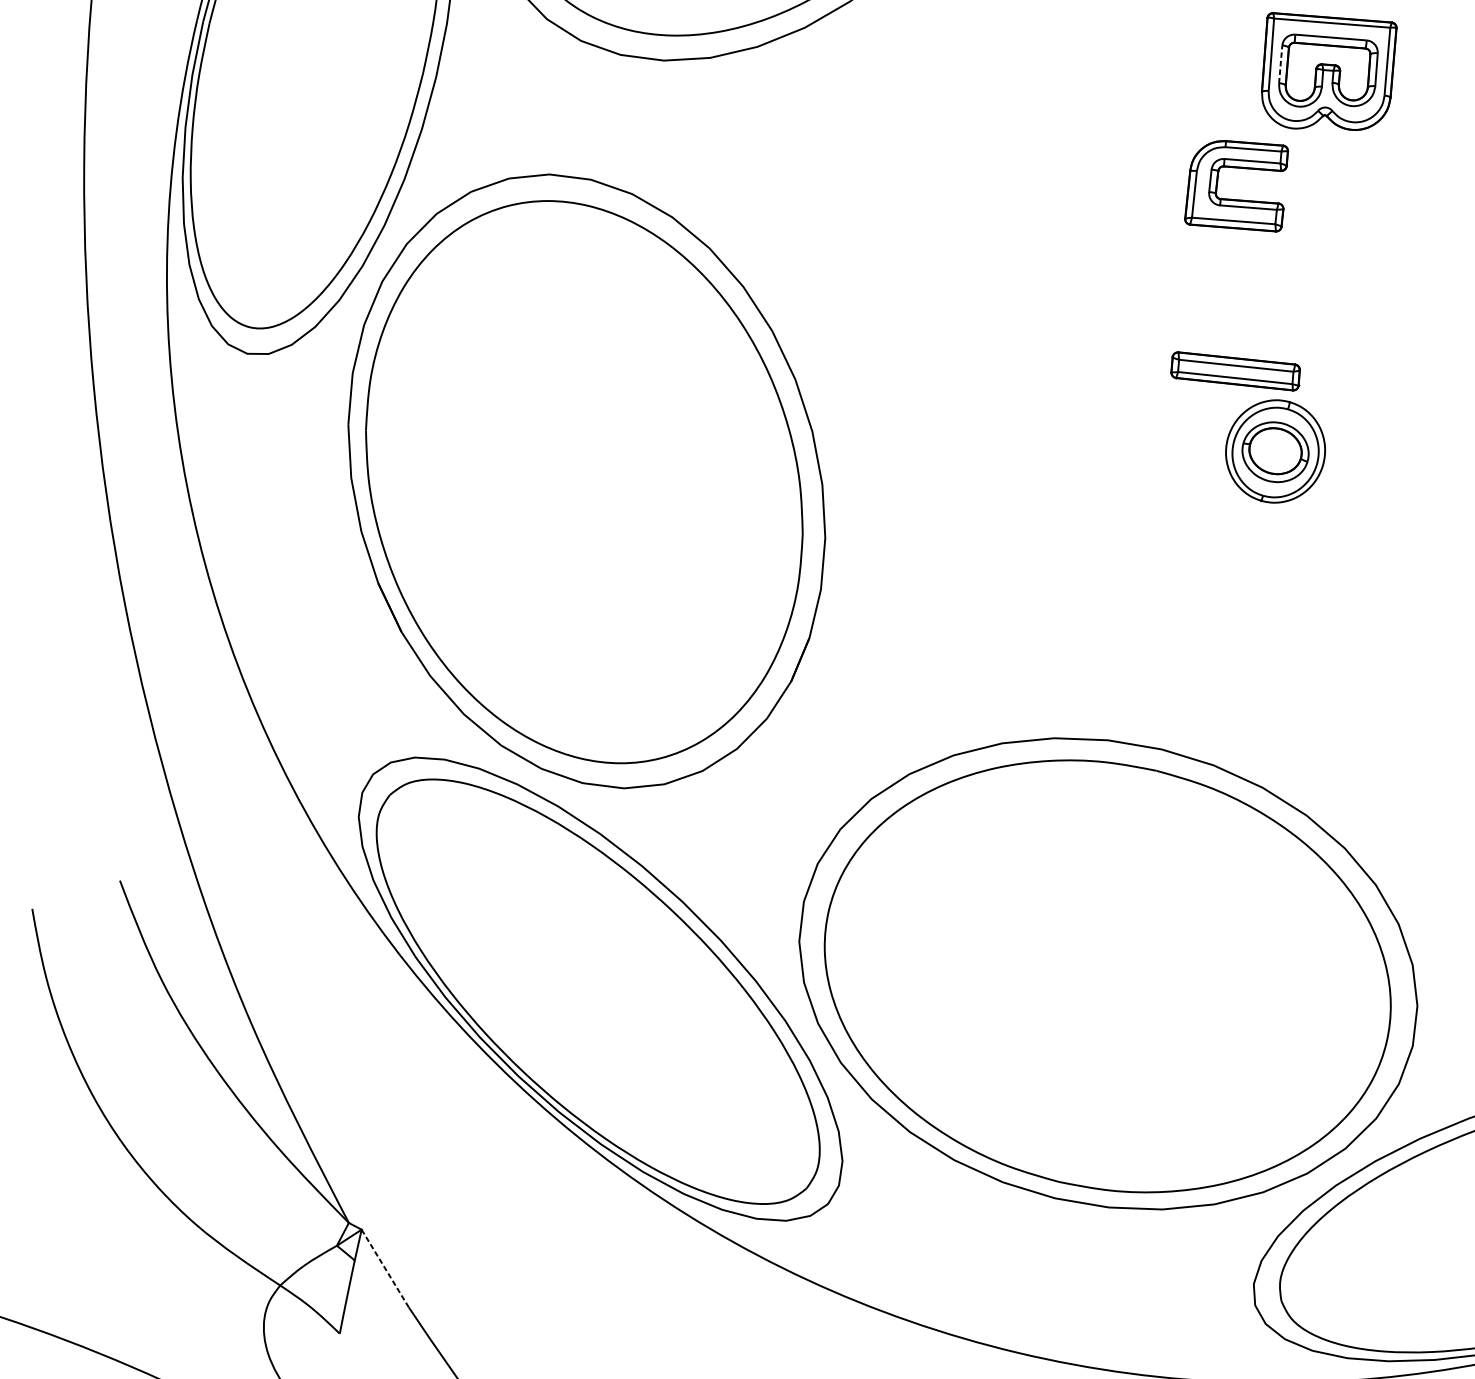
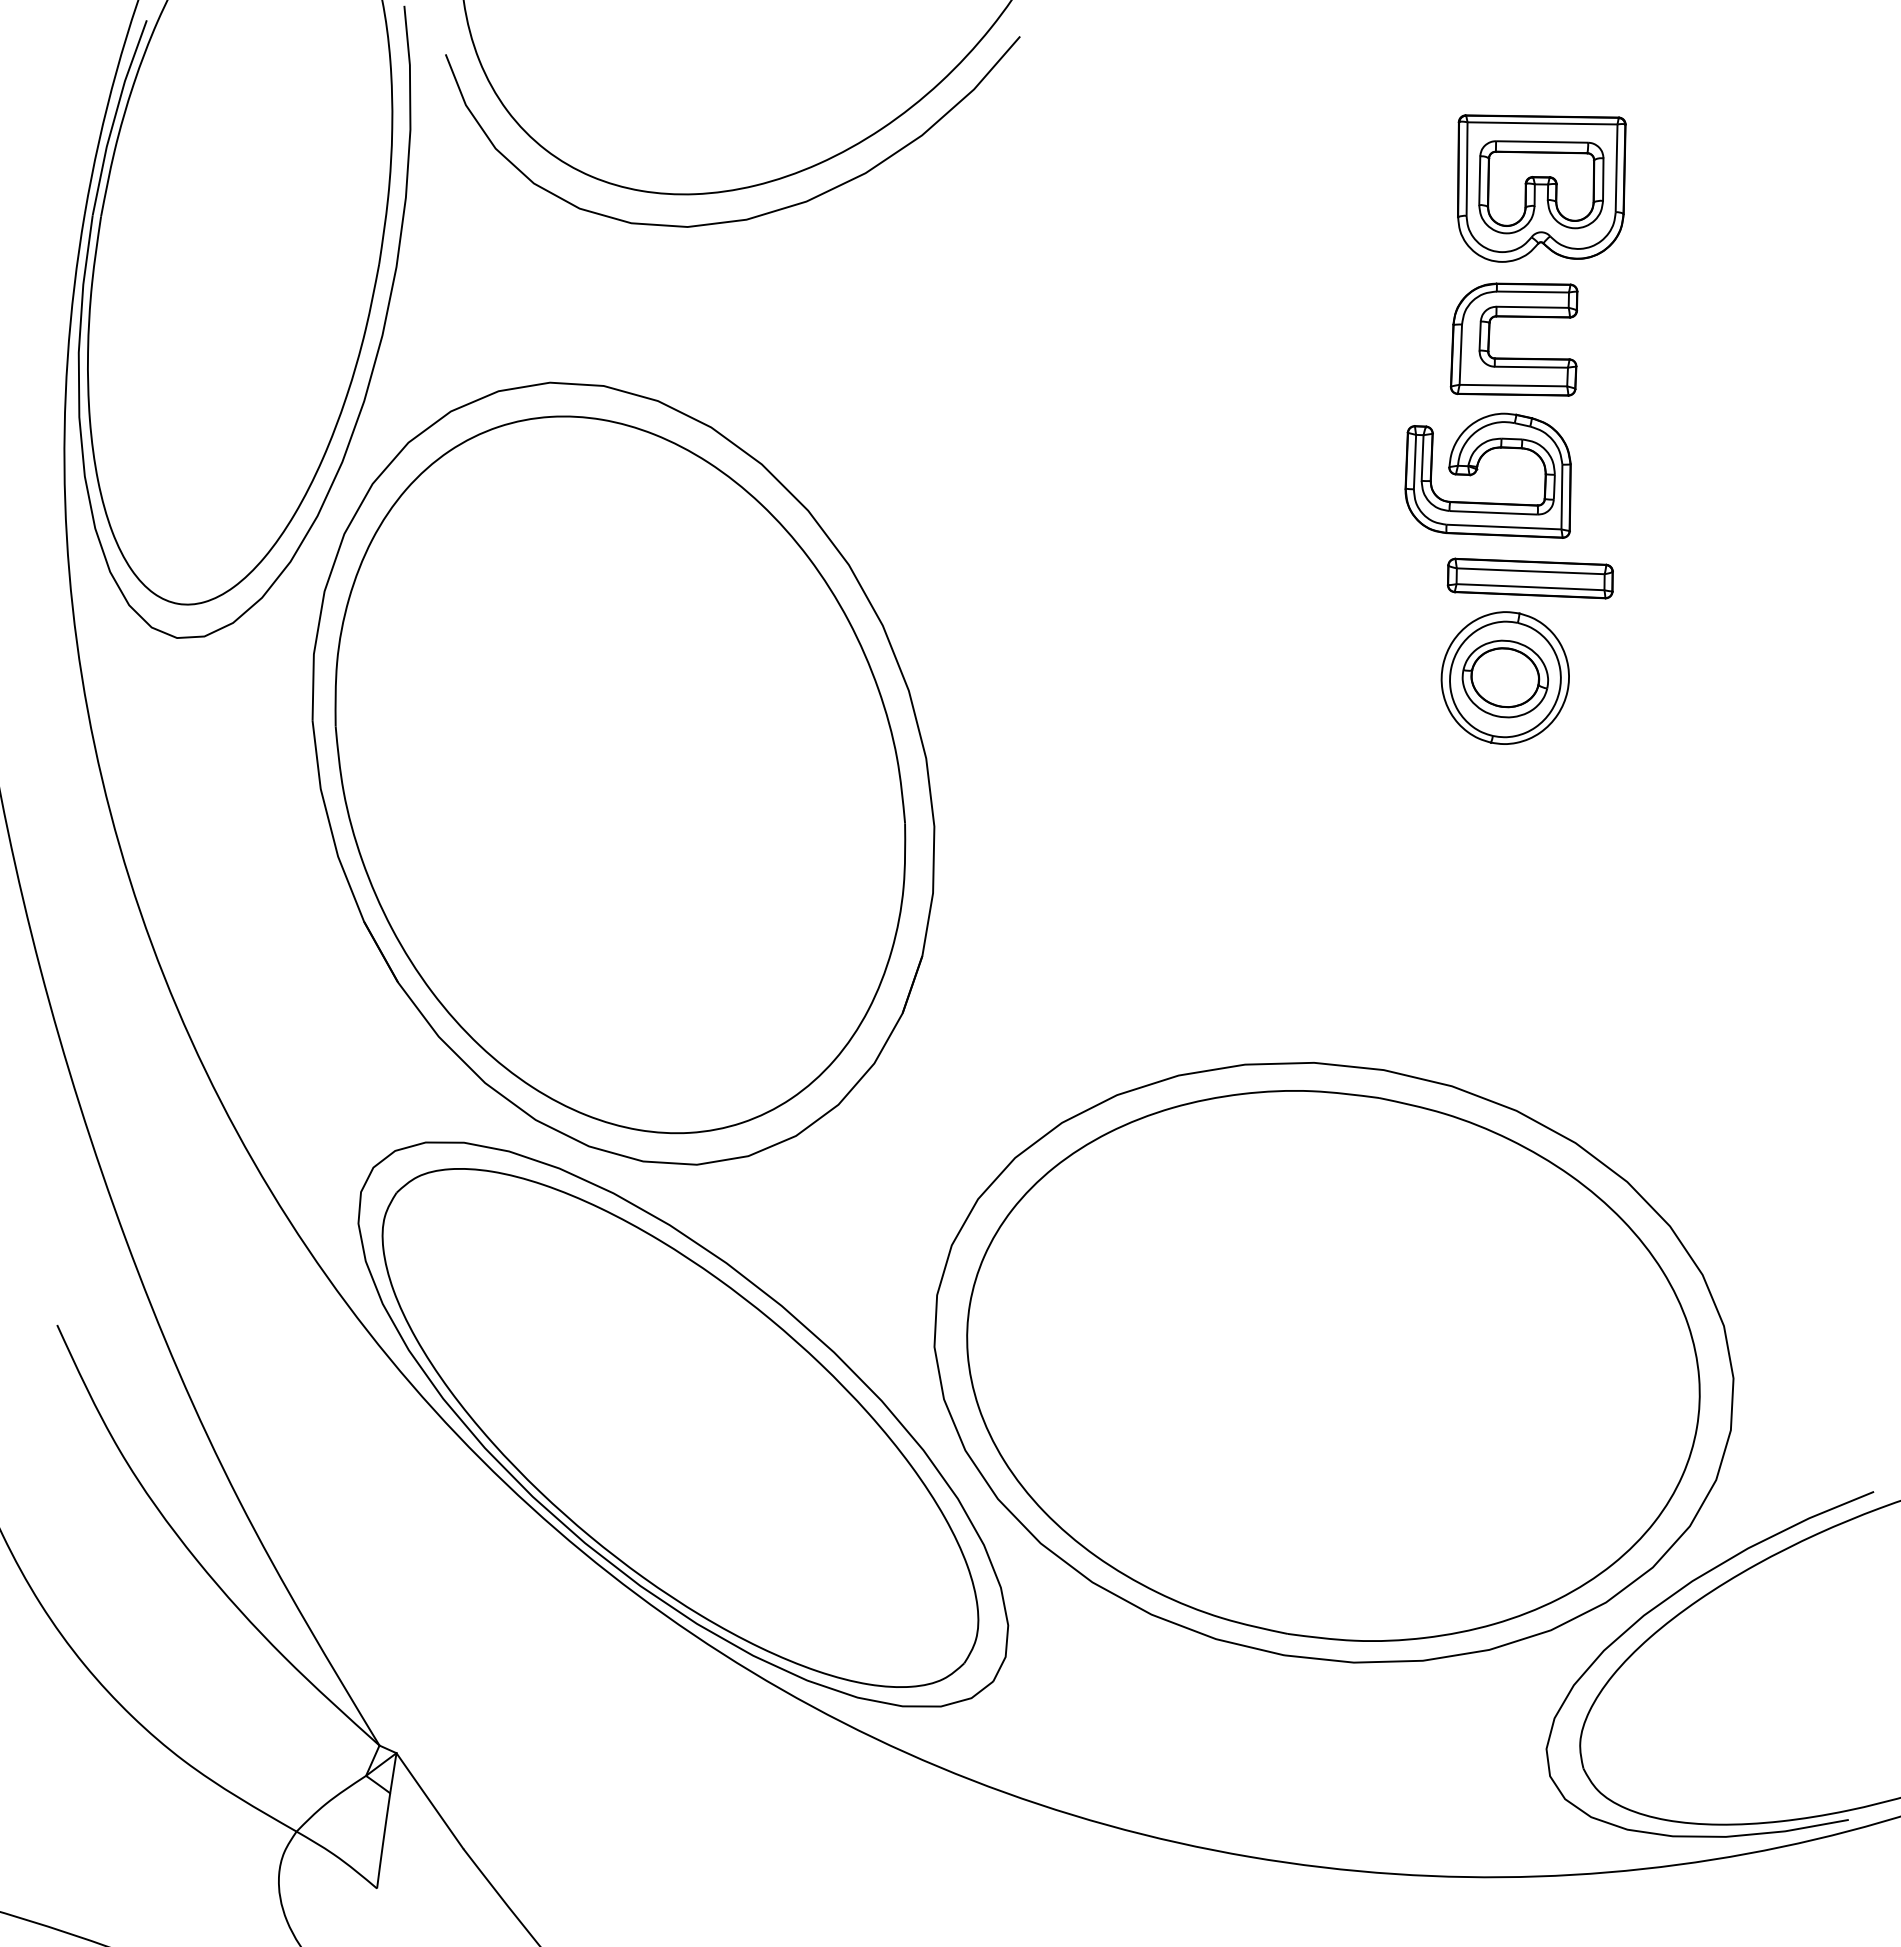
line: (1280, 64) -> (1479, 180), dashed -> solid
part: (1235, 199) -> (1513, 357), moved
part: (1265, 288) -> (1478, 469), added
part: (1234, 371) -> (1529, 578), moved
line: (385, 1268) -> (430, 1801), dashed -> solid

